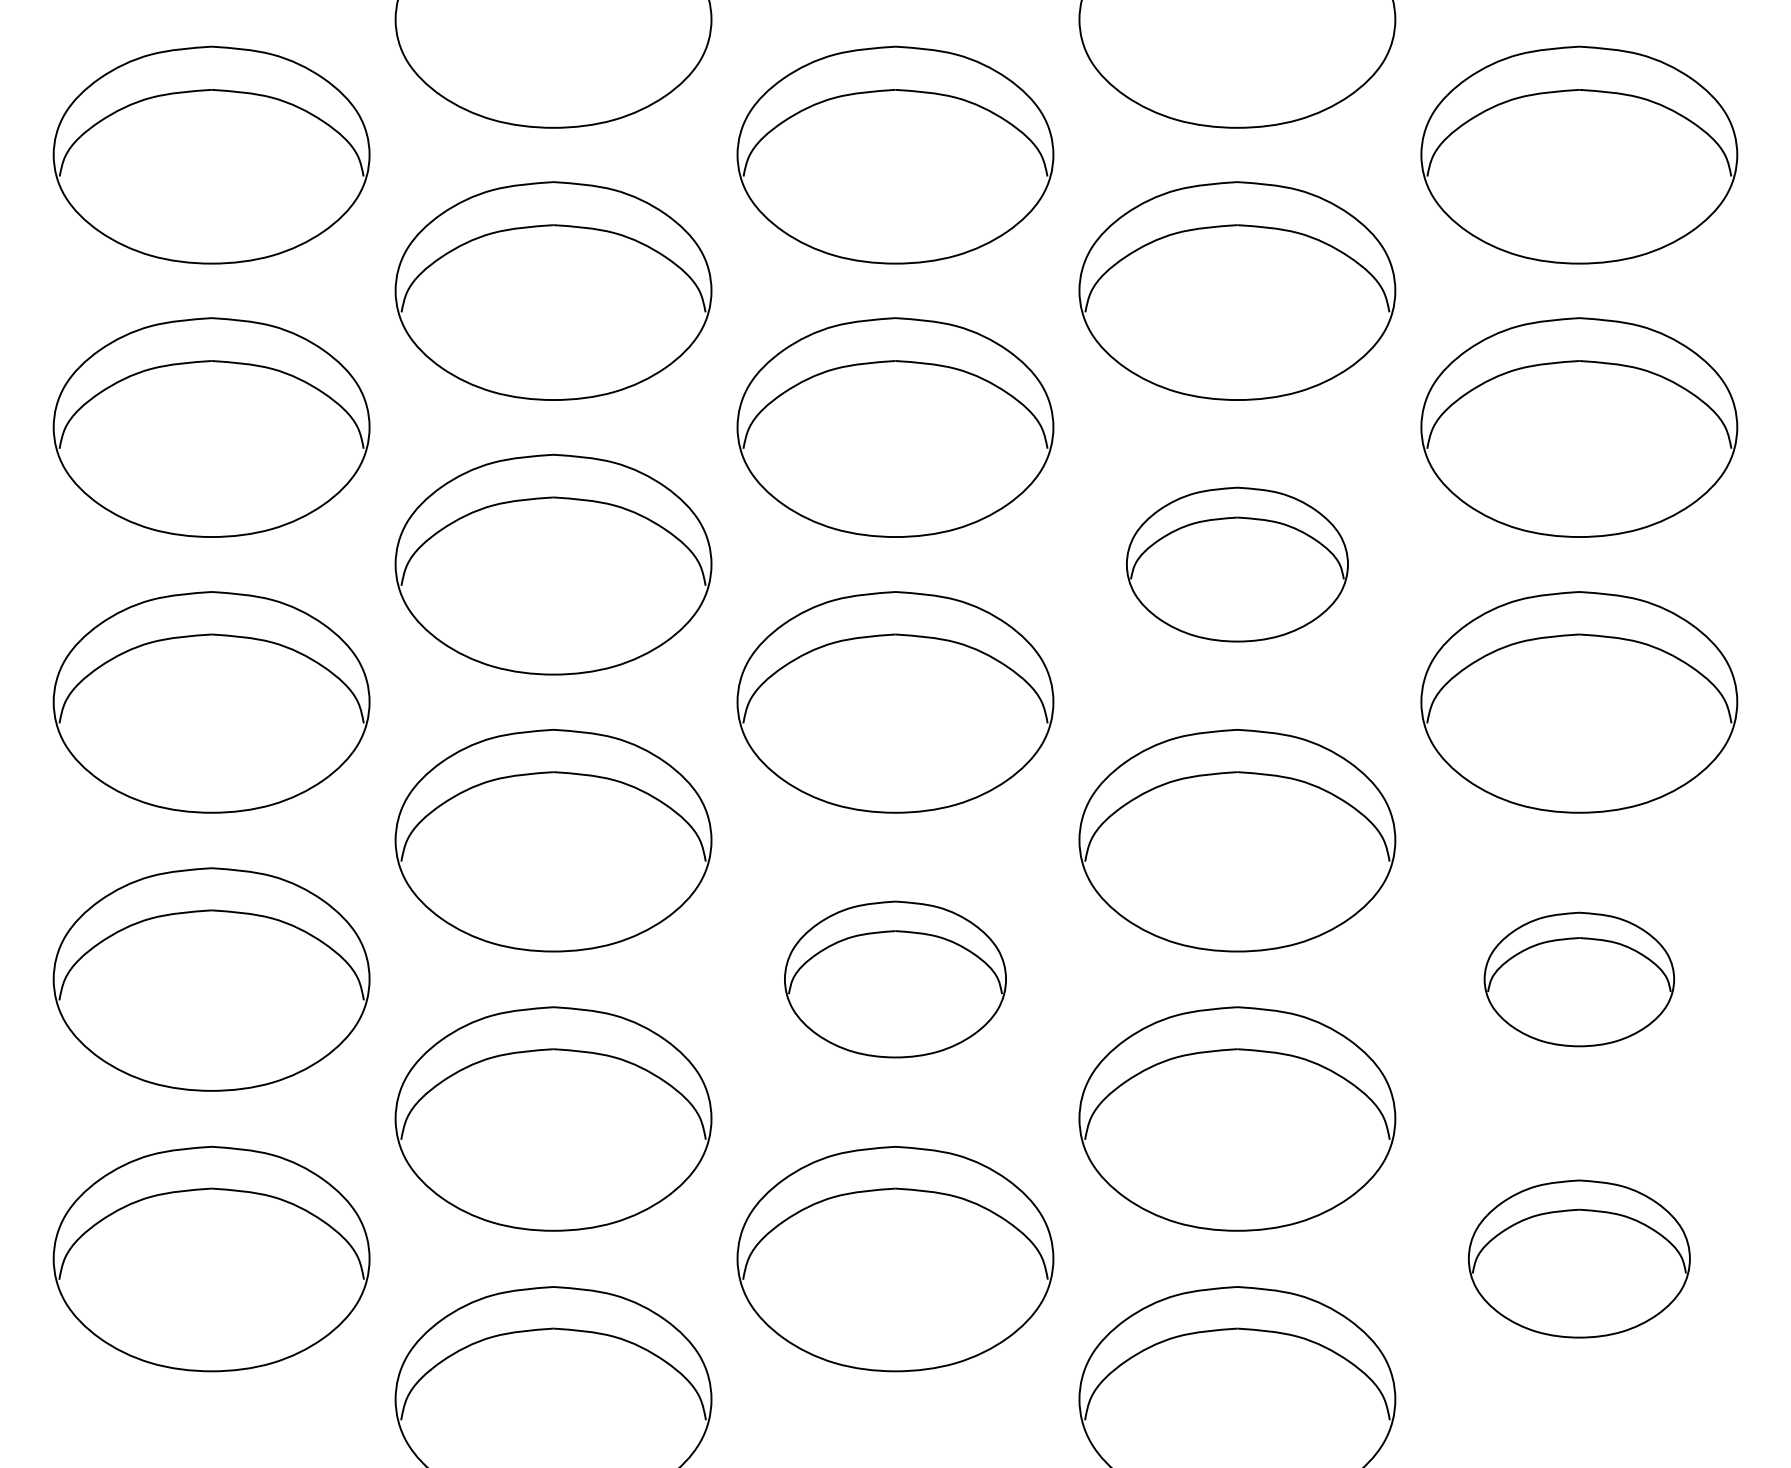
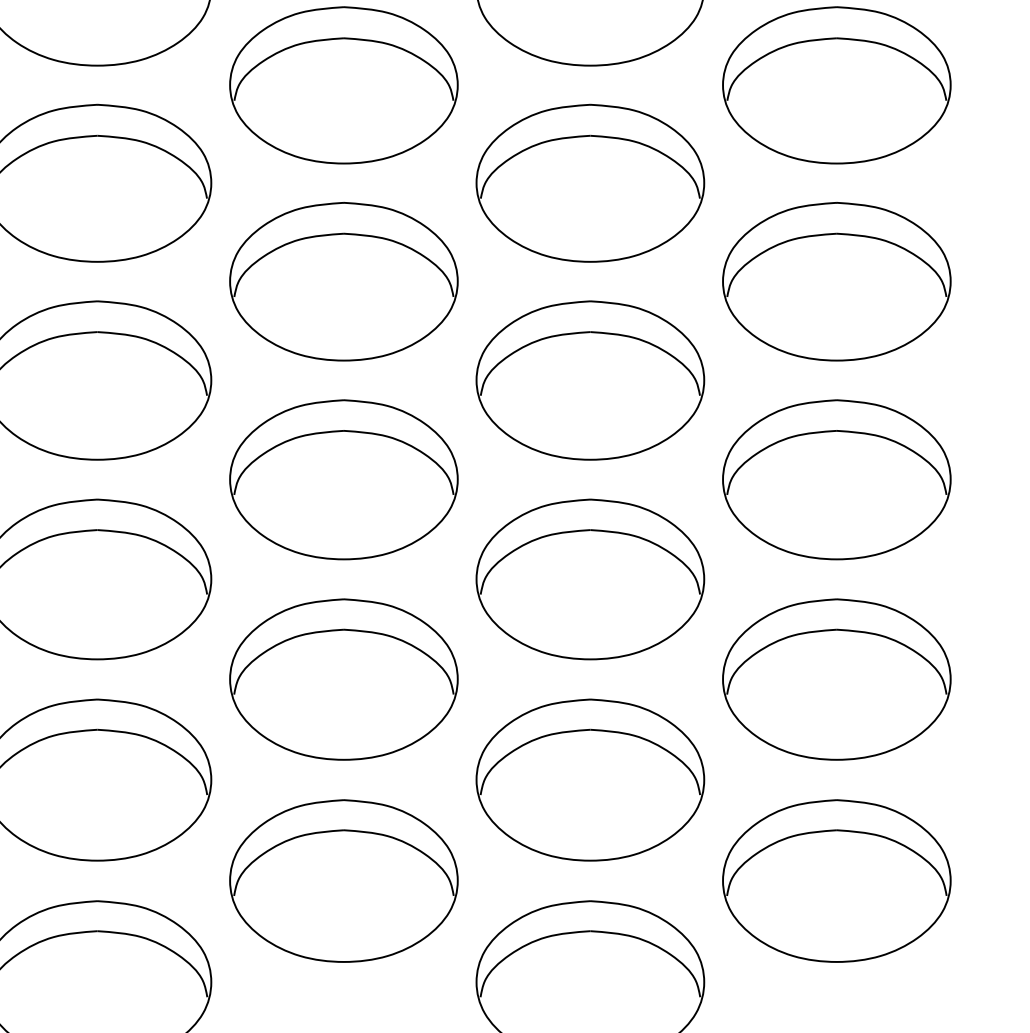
part: (1237, 564) -> (590, 380), size x1.43
part: (895, 979) -> (343, 679), size x1.43
part: (1579, 979) -> (836, 679), size x1.67
part: (1579, 1258) -> (836, 880), size x1.43

